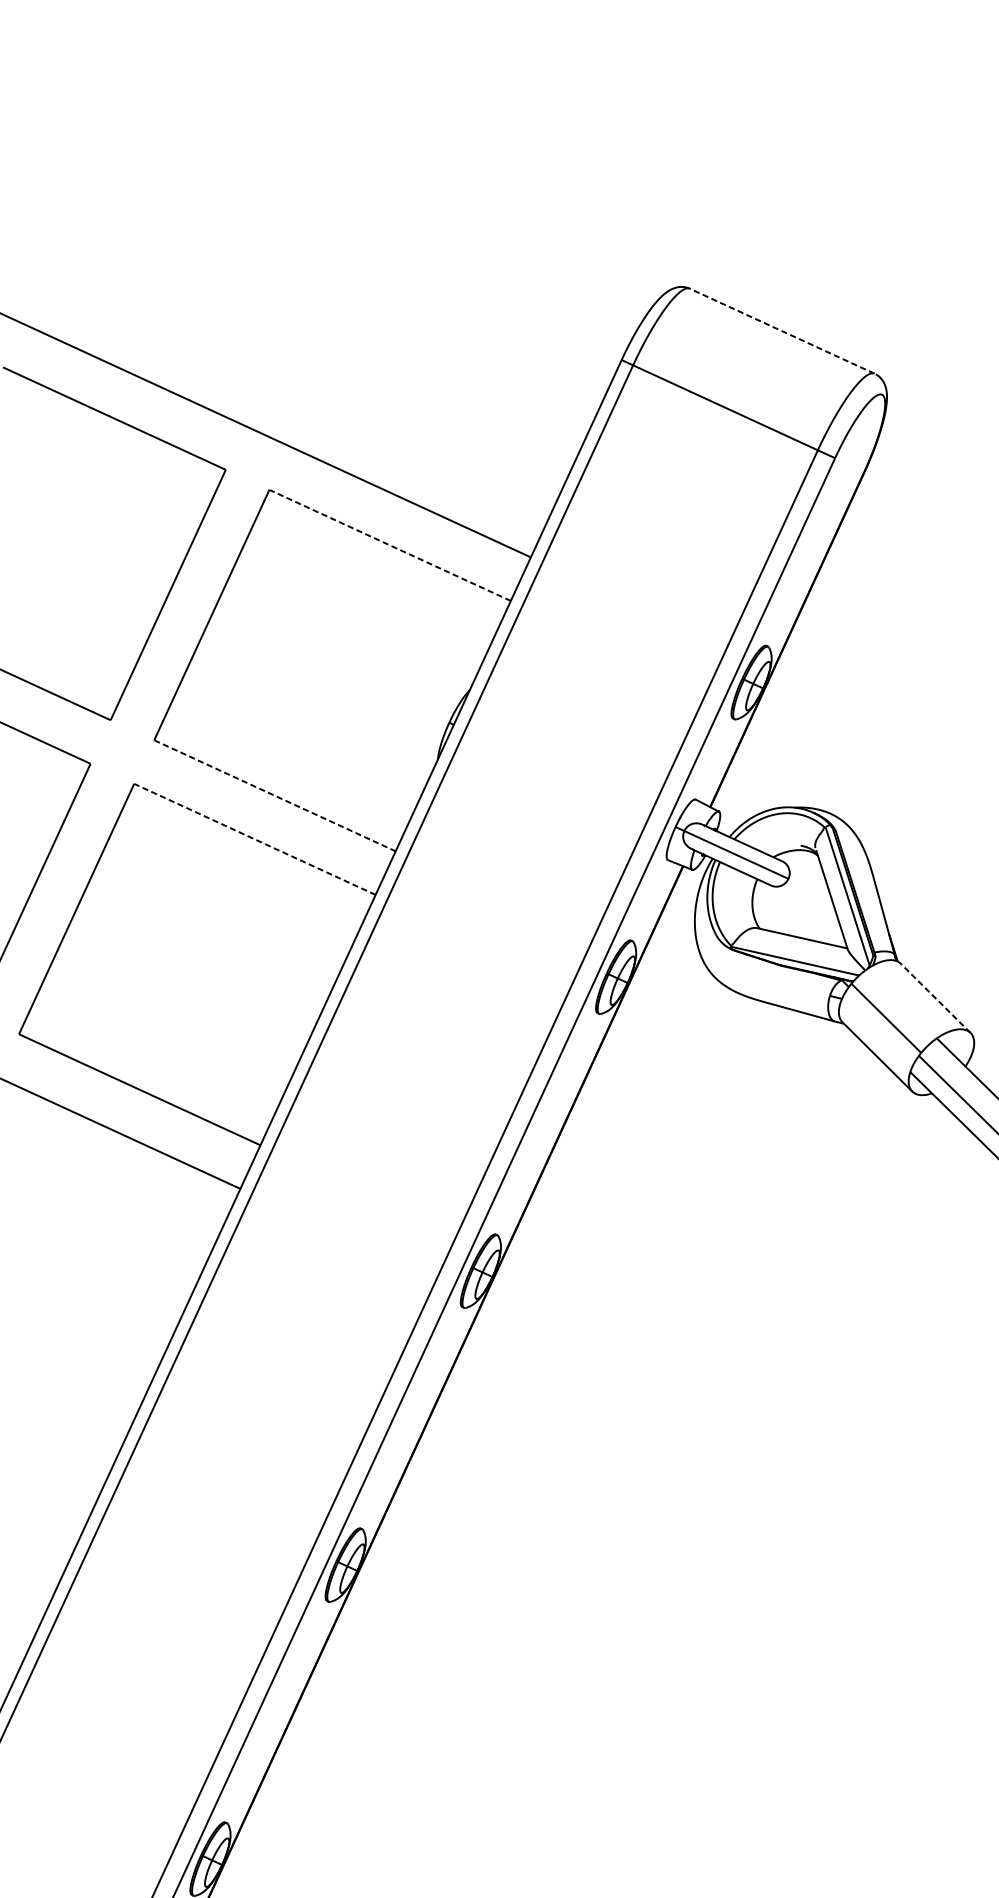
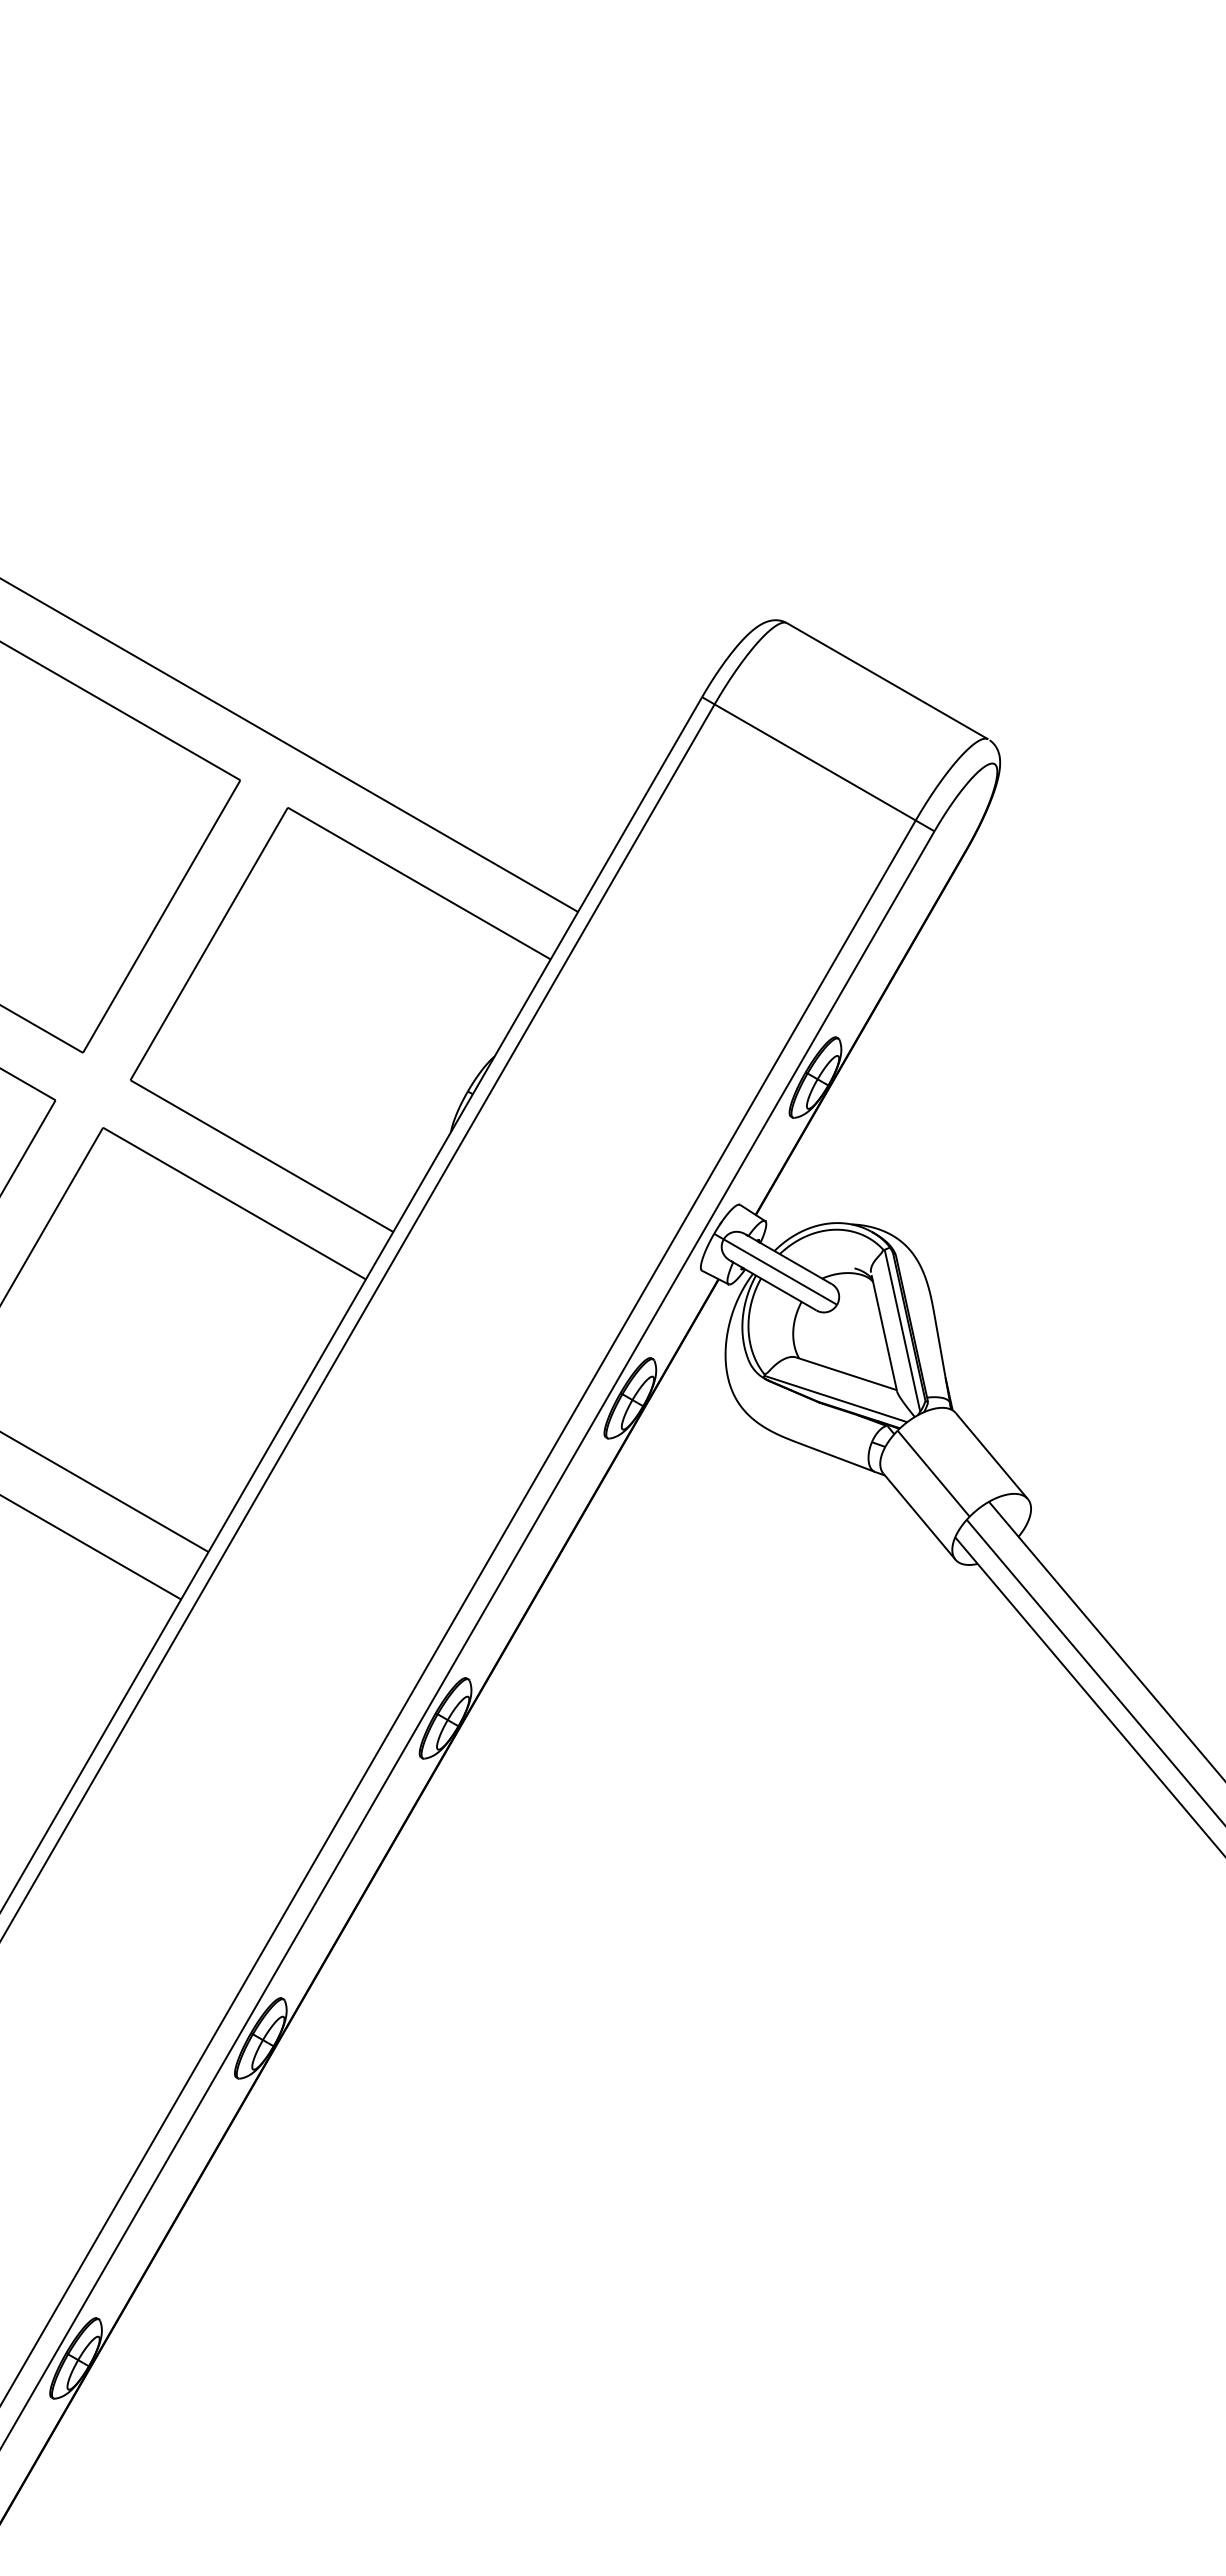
line: (782, 331) -> (887, 681), dashed -> solid
line: (390, 545) -> (419, 883), dashed -> solid
line: (274, 796) -> (261, 1156), dashed -> solid
line: (254, 839) -> (234, 1203), dashed -> solid
line: (935, 997) -> (991, 1455), dashed -> solid

